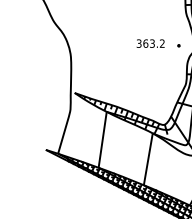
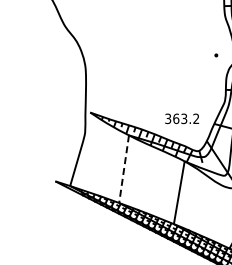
text: (150, 43) -> (181, 118), moved
line: (103, 140) -> (124, 169), solid -> dashed

